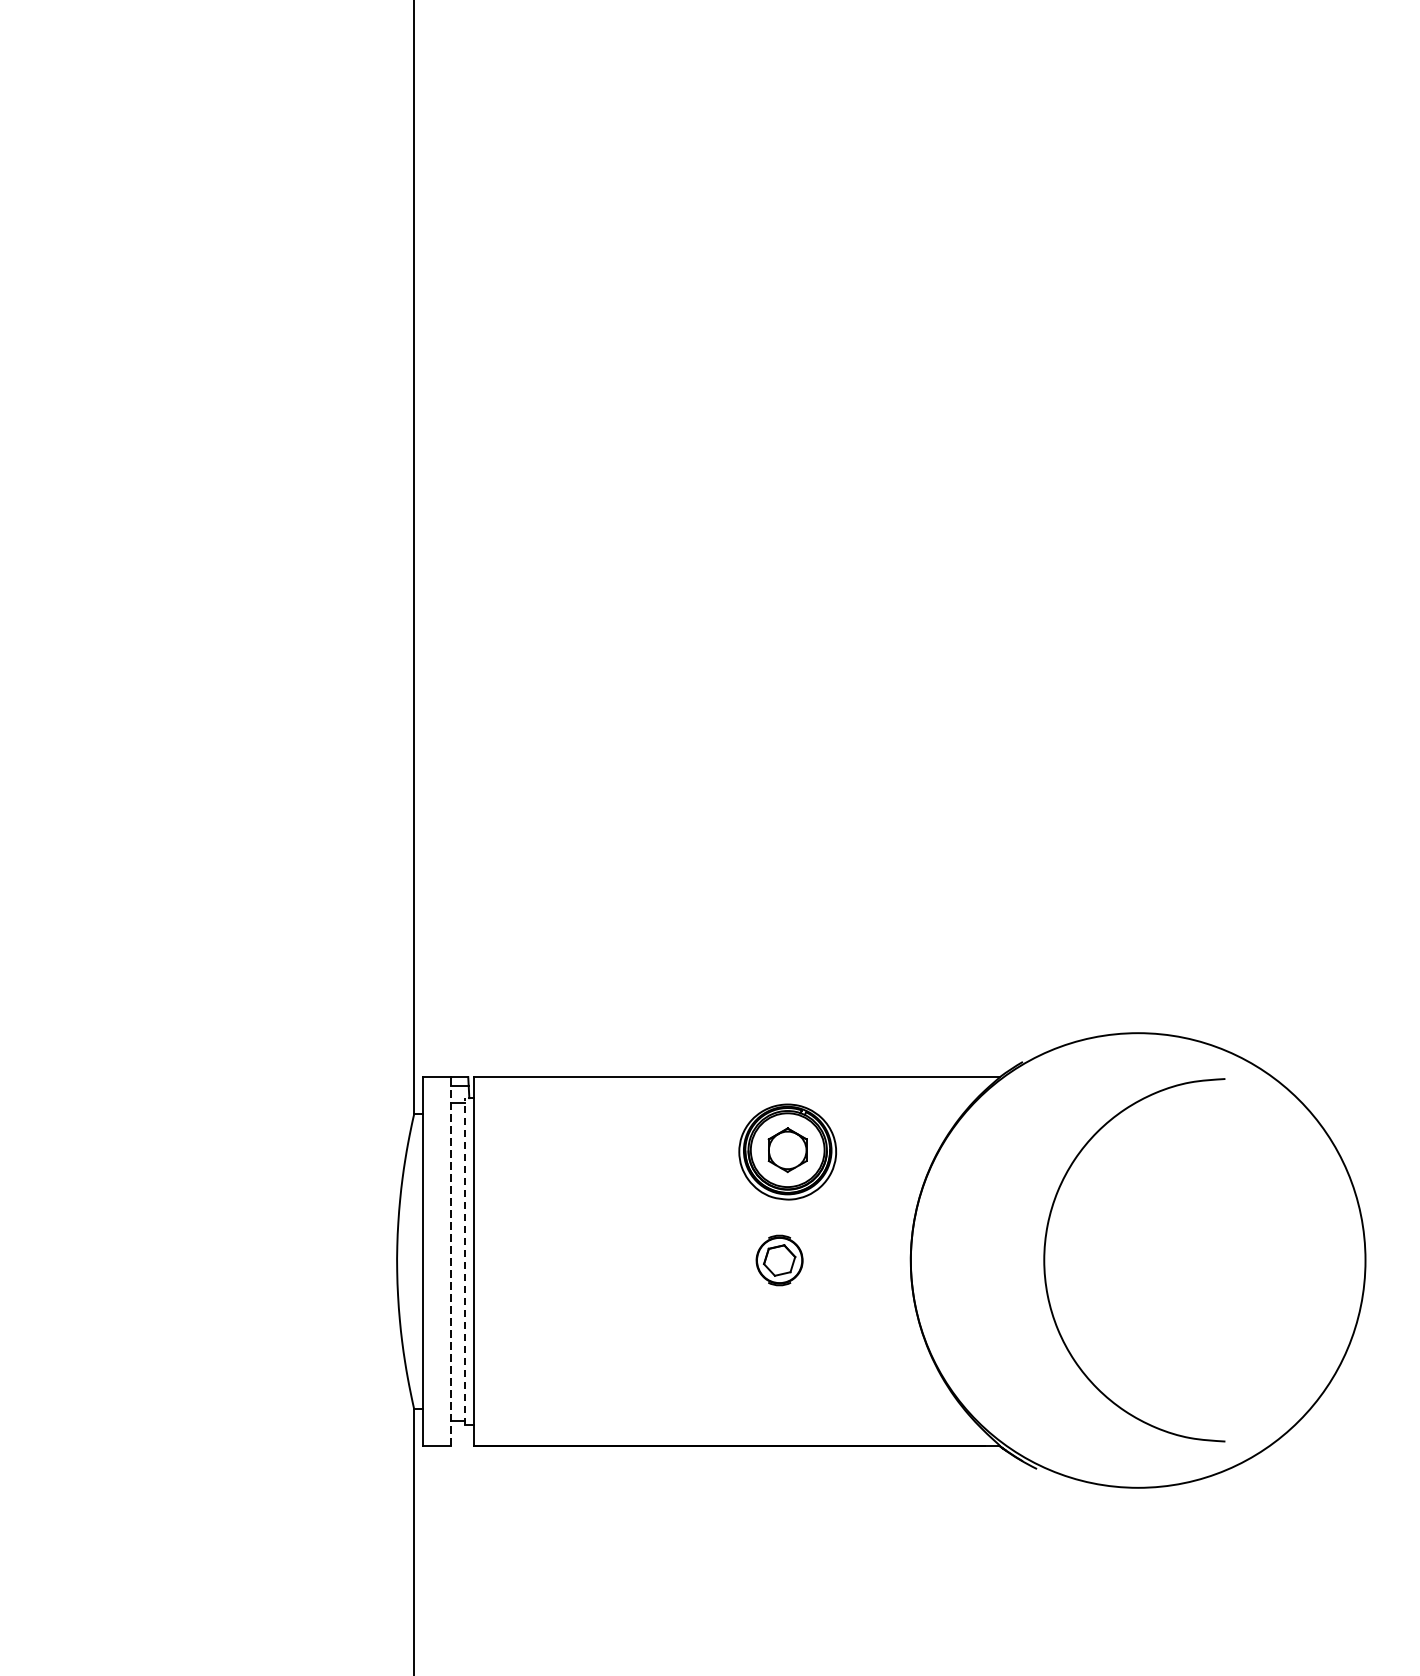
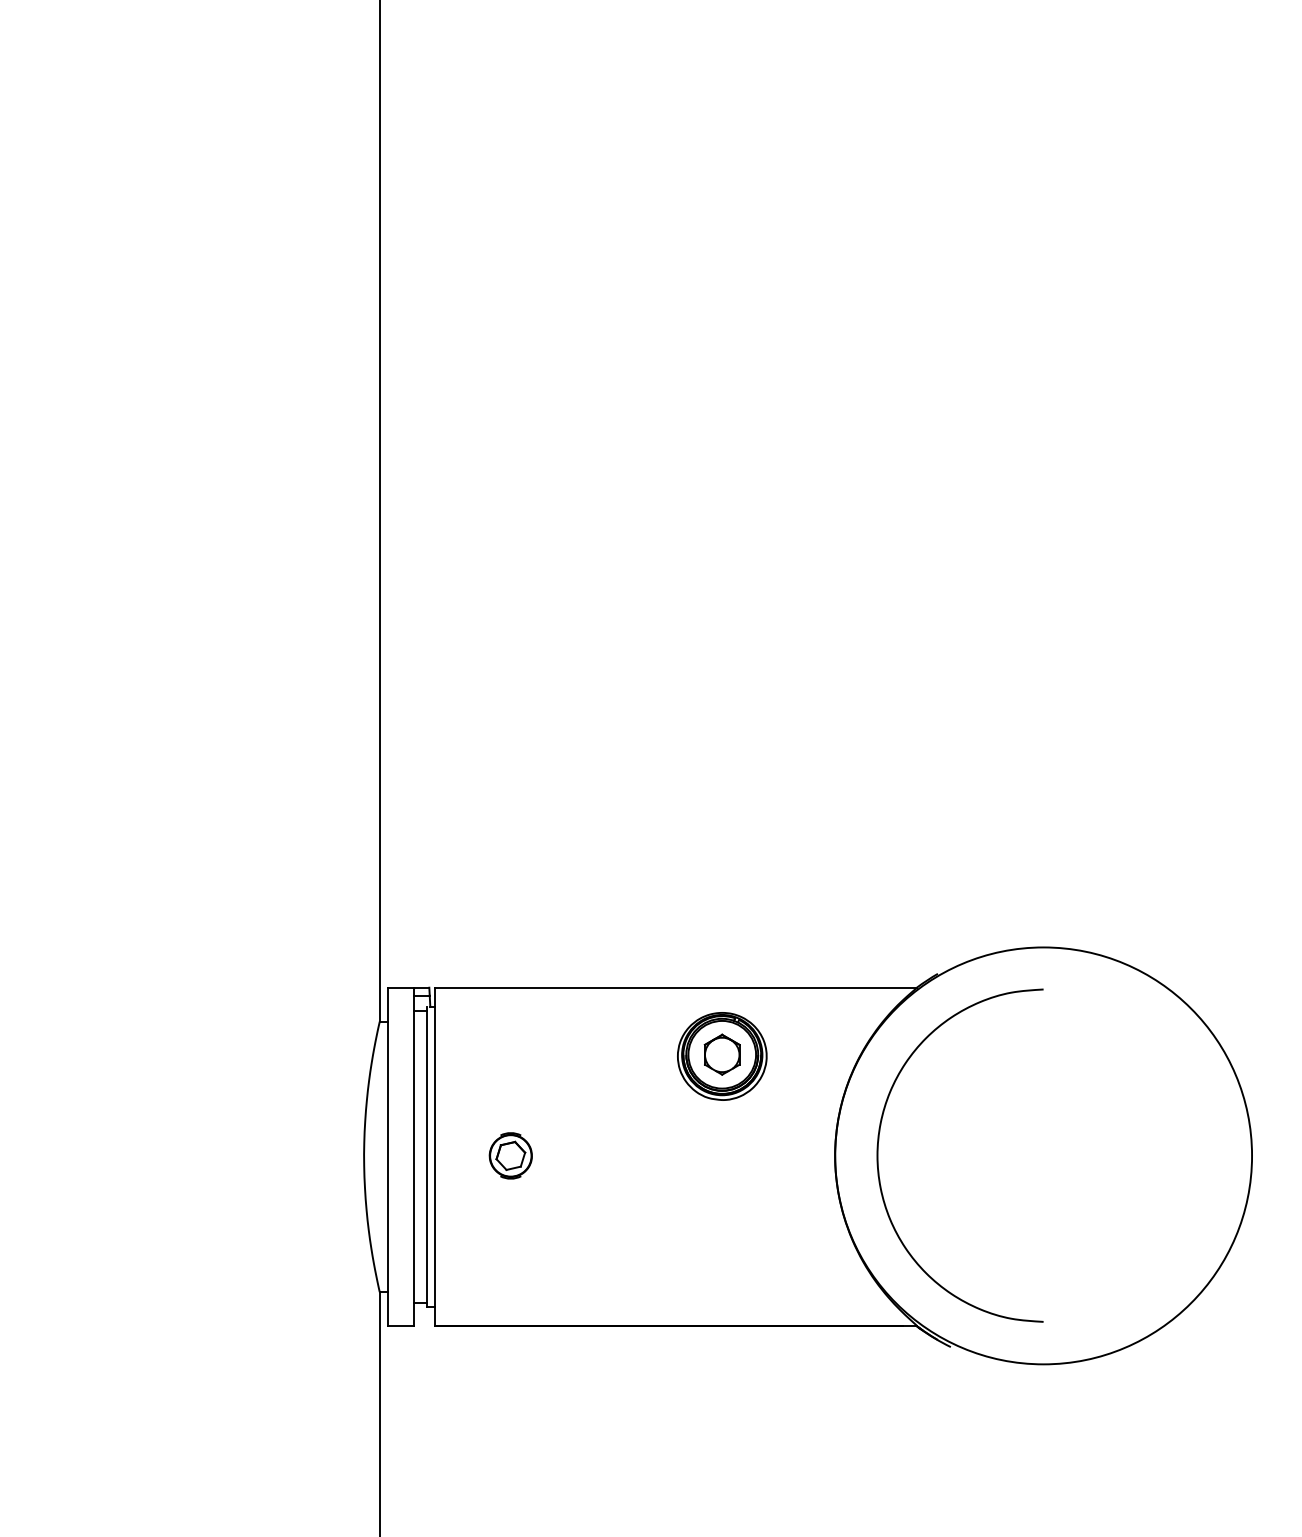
part: (779, 1260) -> (510, 1155), moved
curve: (1045, 1260) -> (878, 1155), moved
line: (450, 1261) -> (413, 1156), dashed -> solid
line: (465, 1262) -> (426, 1157), dashed -> solid

